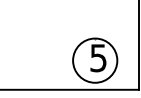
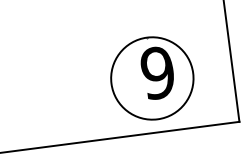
text: (98, 58) -> (157, 73), 5 -> 9

